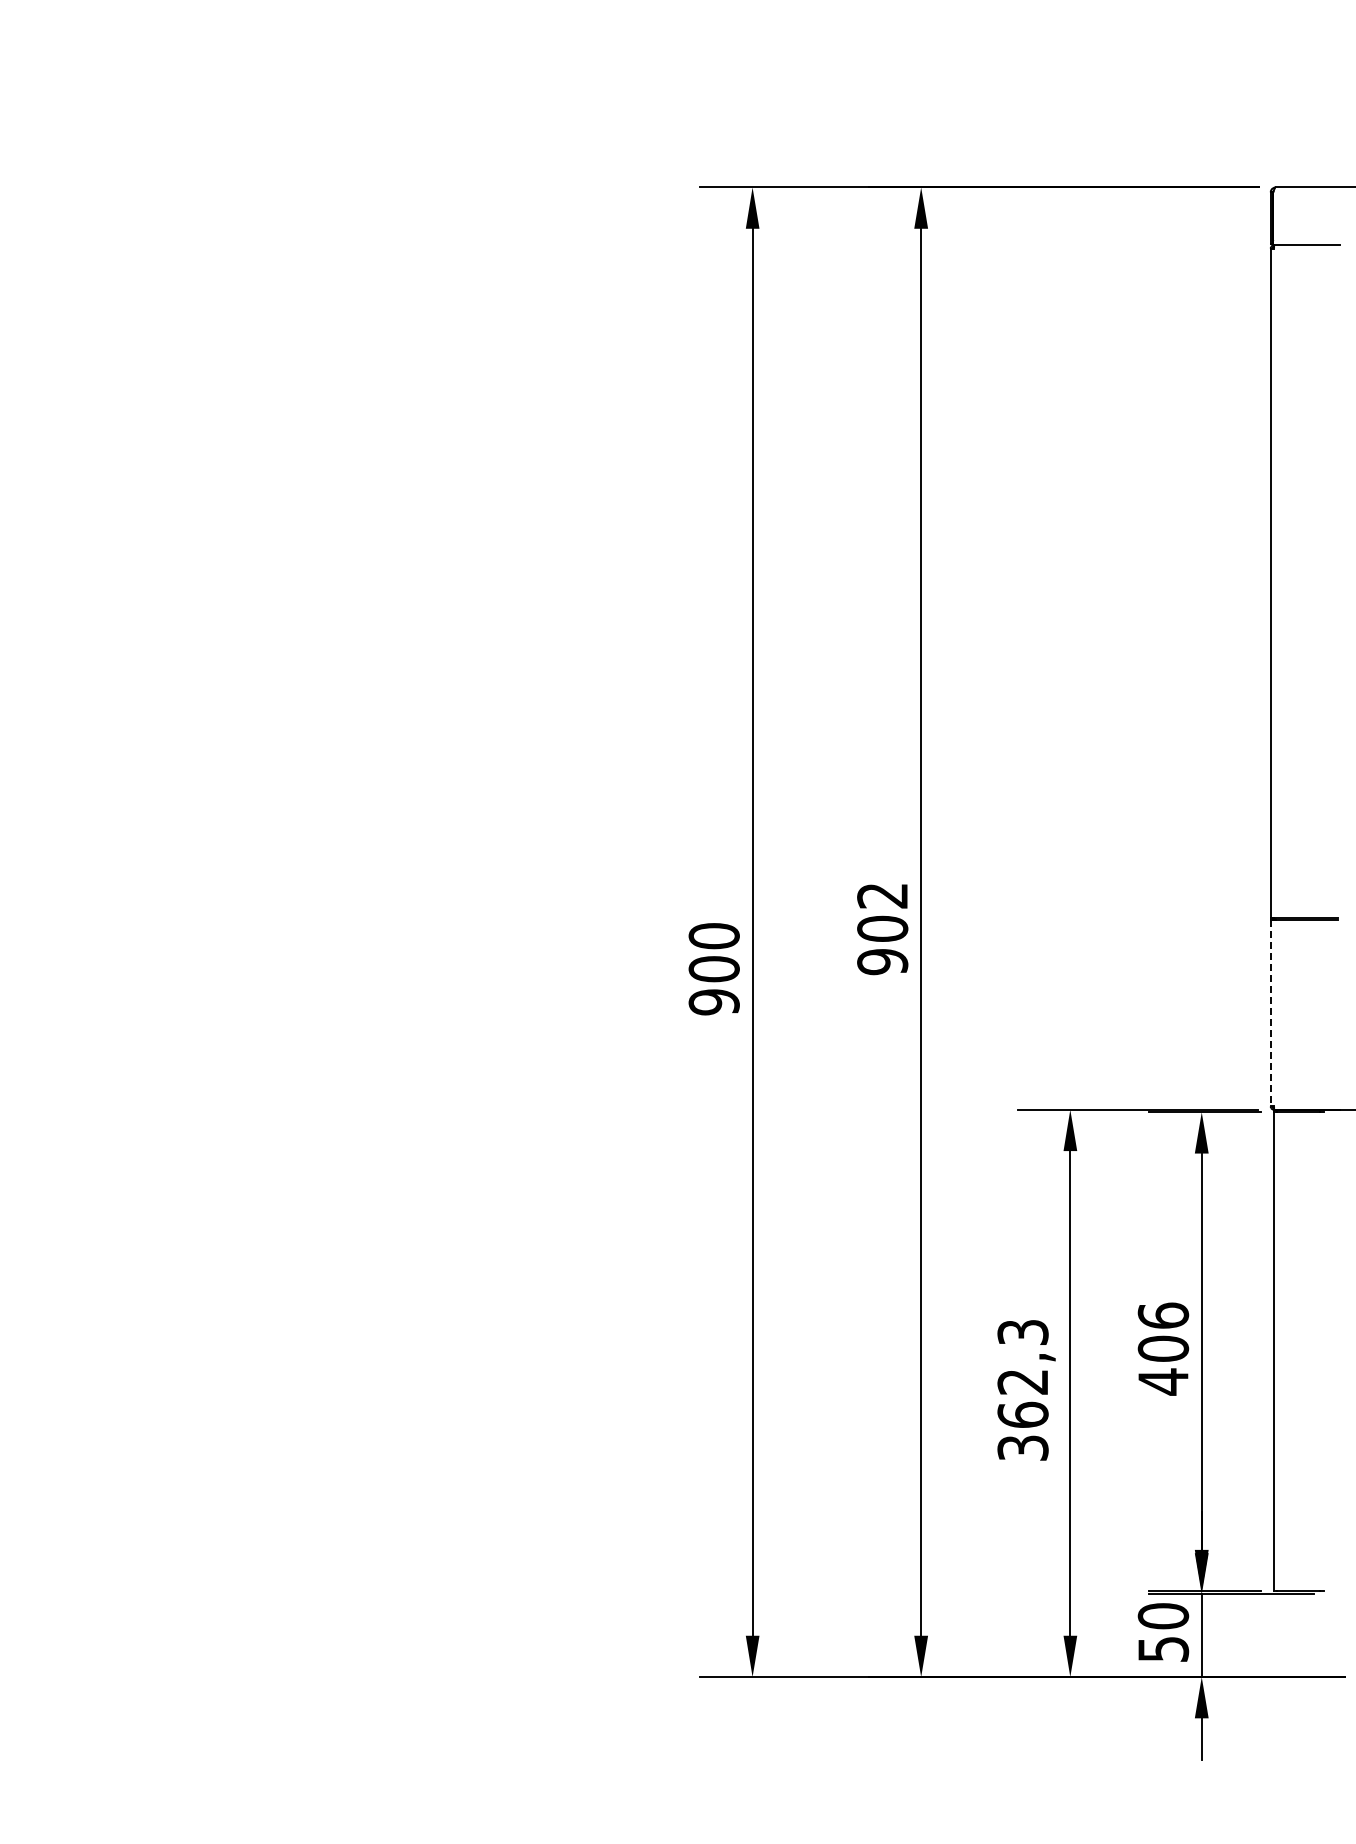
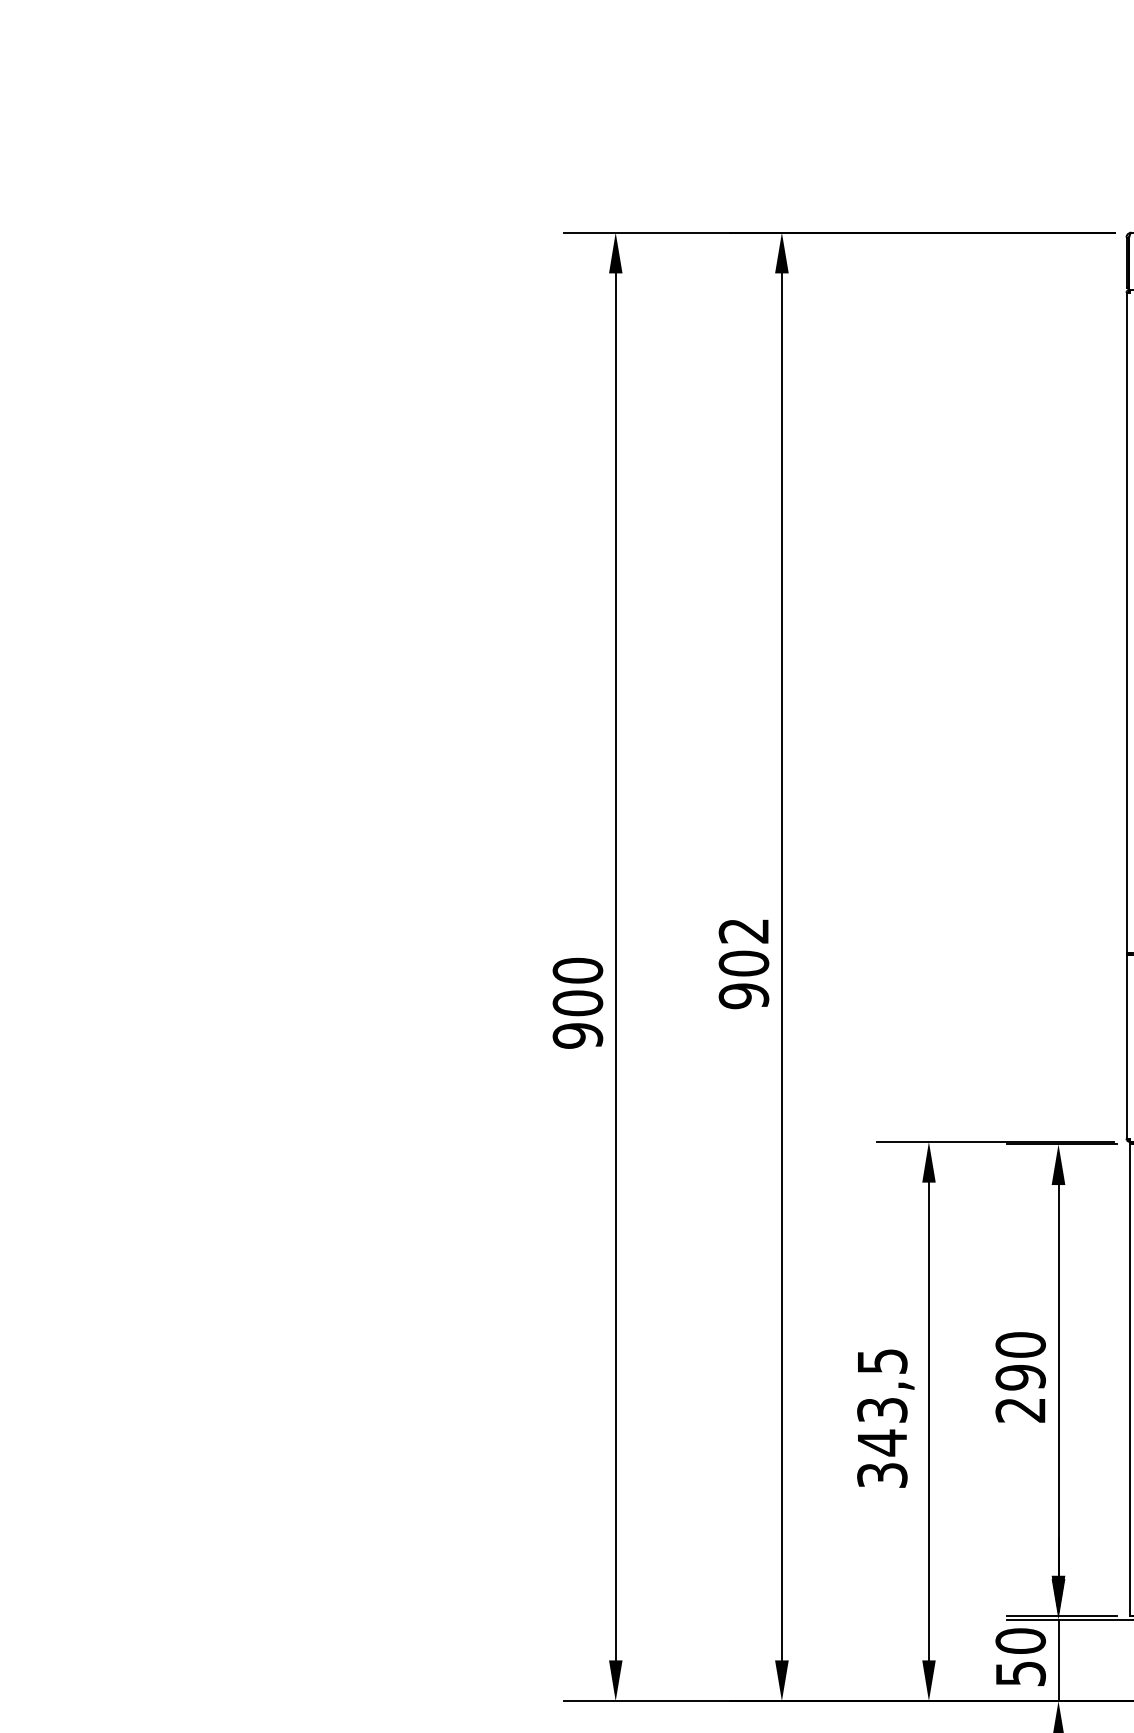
line: (1270, 1013) -> (1126, 1046), dashed -> solid
text: (1163, 1348) -> (1020, 1377), 406 -> 290
text: (1022, 1374) -> (881, 1402), 362,3 -> 343,5

